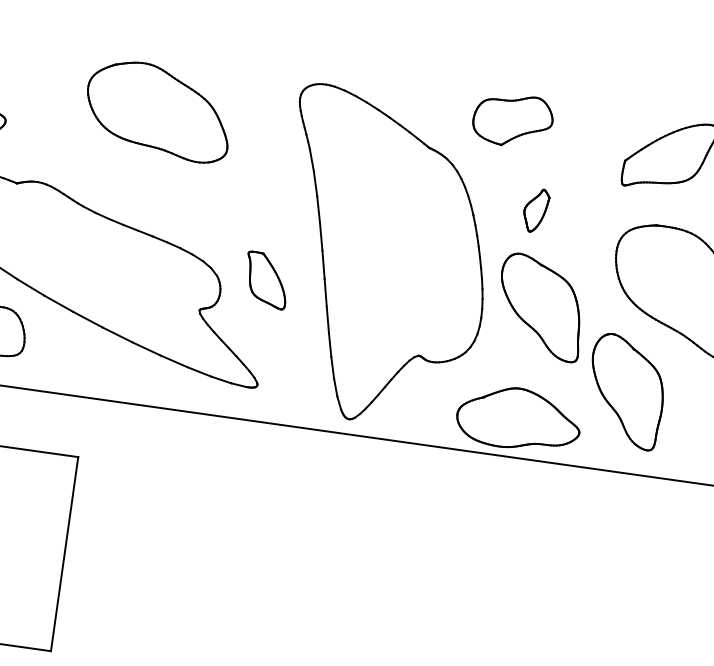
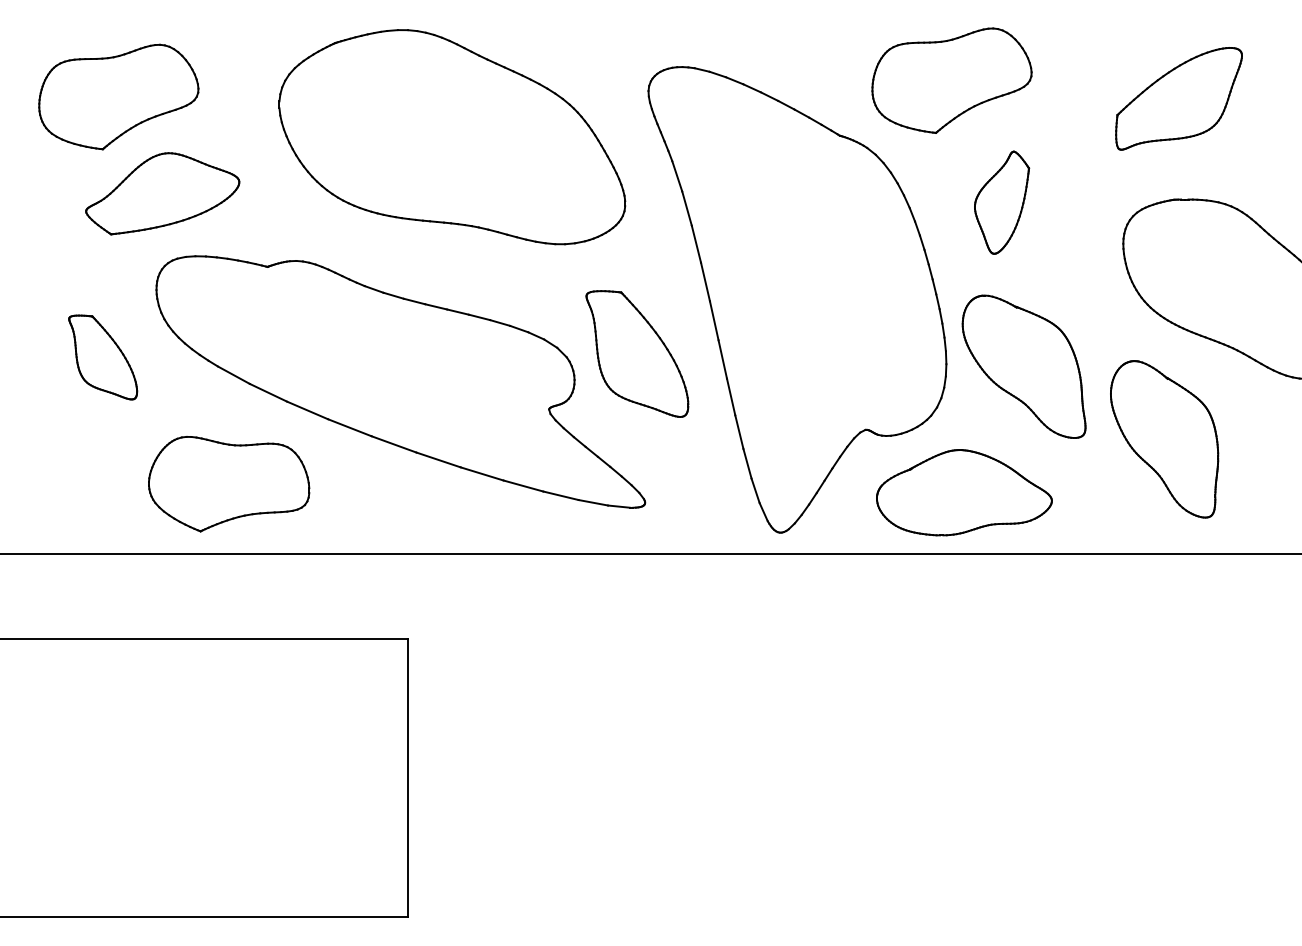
part: (158, 111) -> (452, 137), size x1.67
part: (512, 120) -> (951, 80), size x1.43
part: (536, 210) -> (1002, 202), size x1.67
part: (266, 280) -> (637, 353), size x1.67
part: (540, 307) -> (1023, 366), moved
part: (519, 418) -> (964, 492), moved

